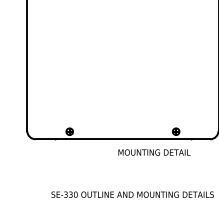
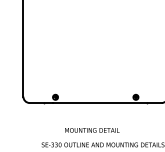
text: (154, 152) -> (92, 130), moved

